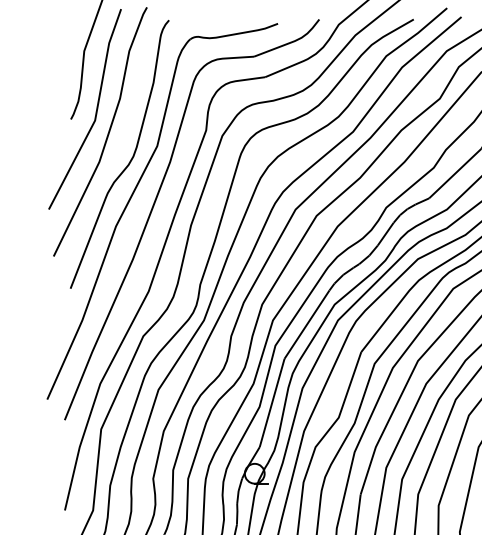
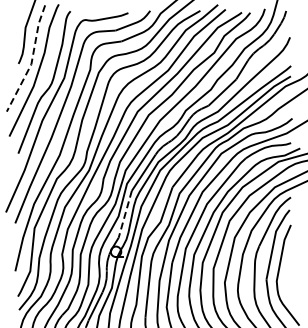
line: (97, 113) -> (32, 60), solid -> dashed
line: (272, 403) -> (125, 214), solid -> dashed

